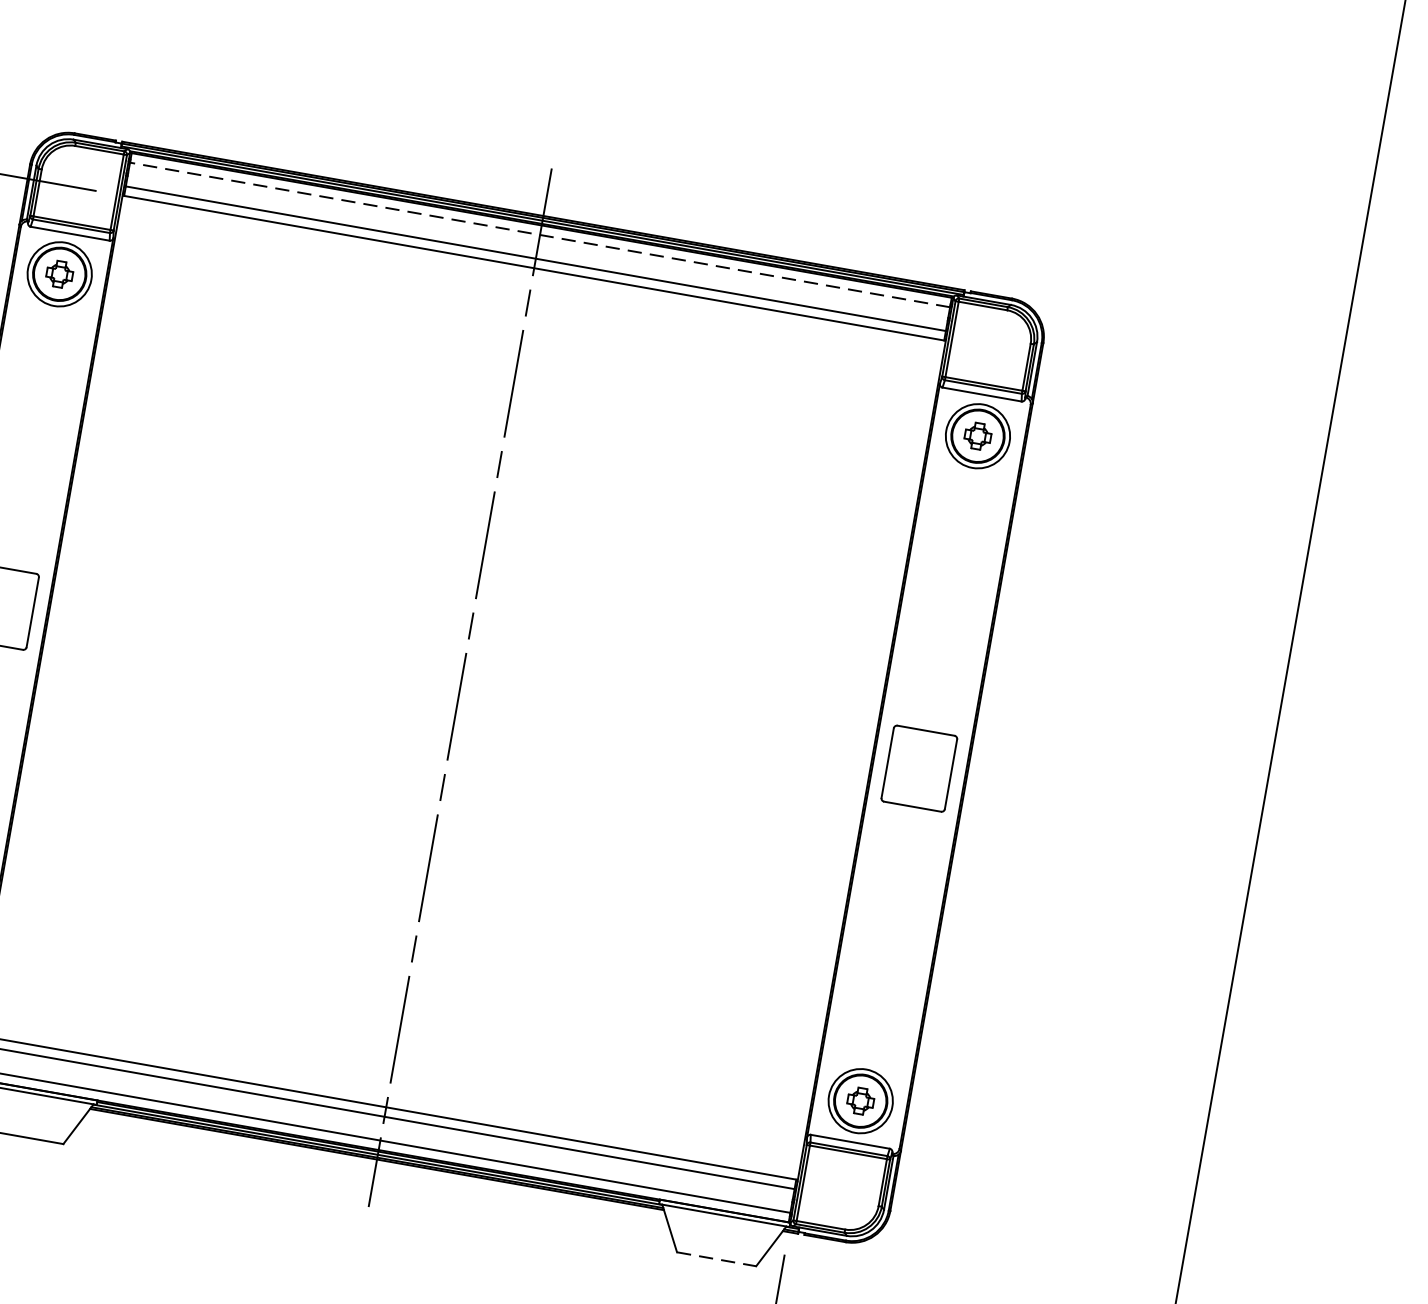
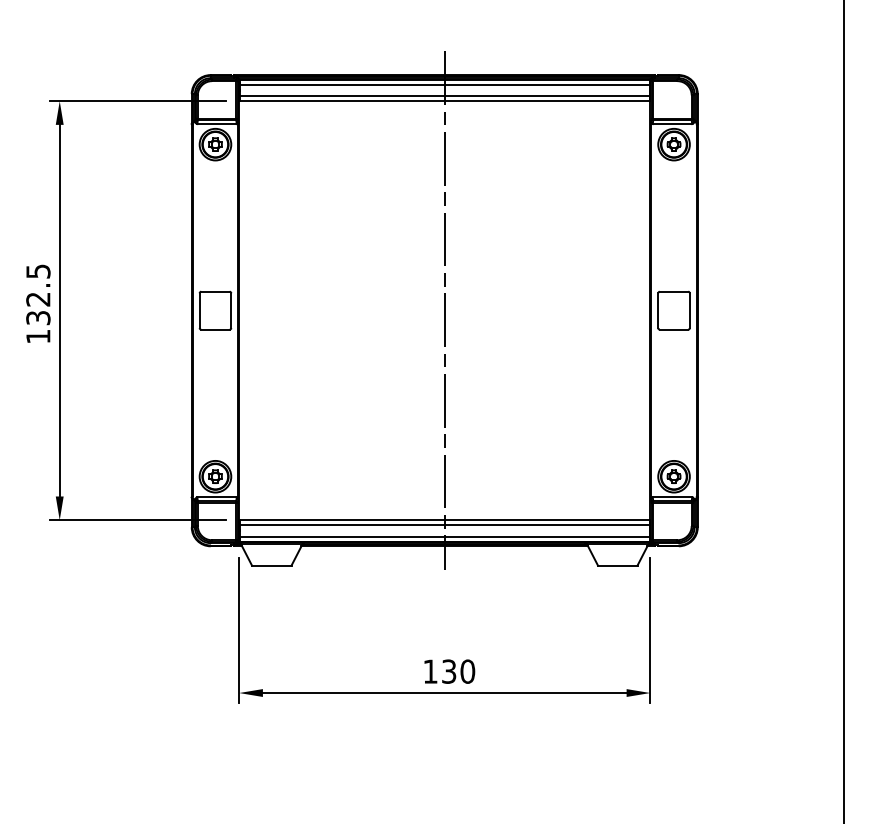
line: (539, 234) -> (444, 84), dashed -> solid
line: (716, 1258) -> (617, 565), dashed -> solid

